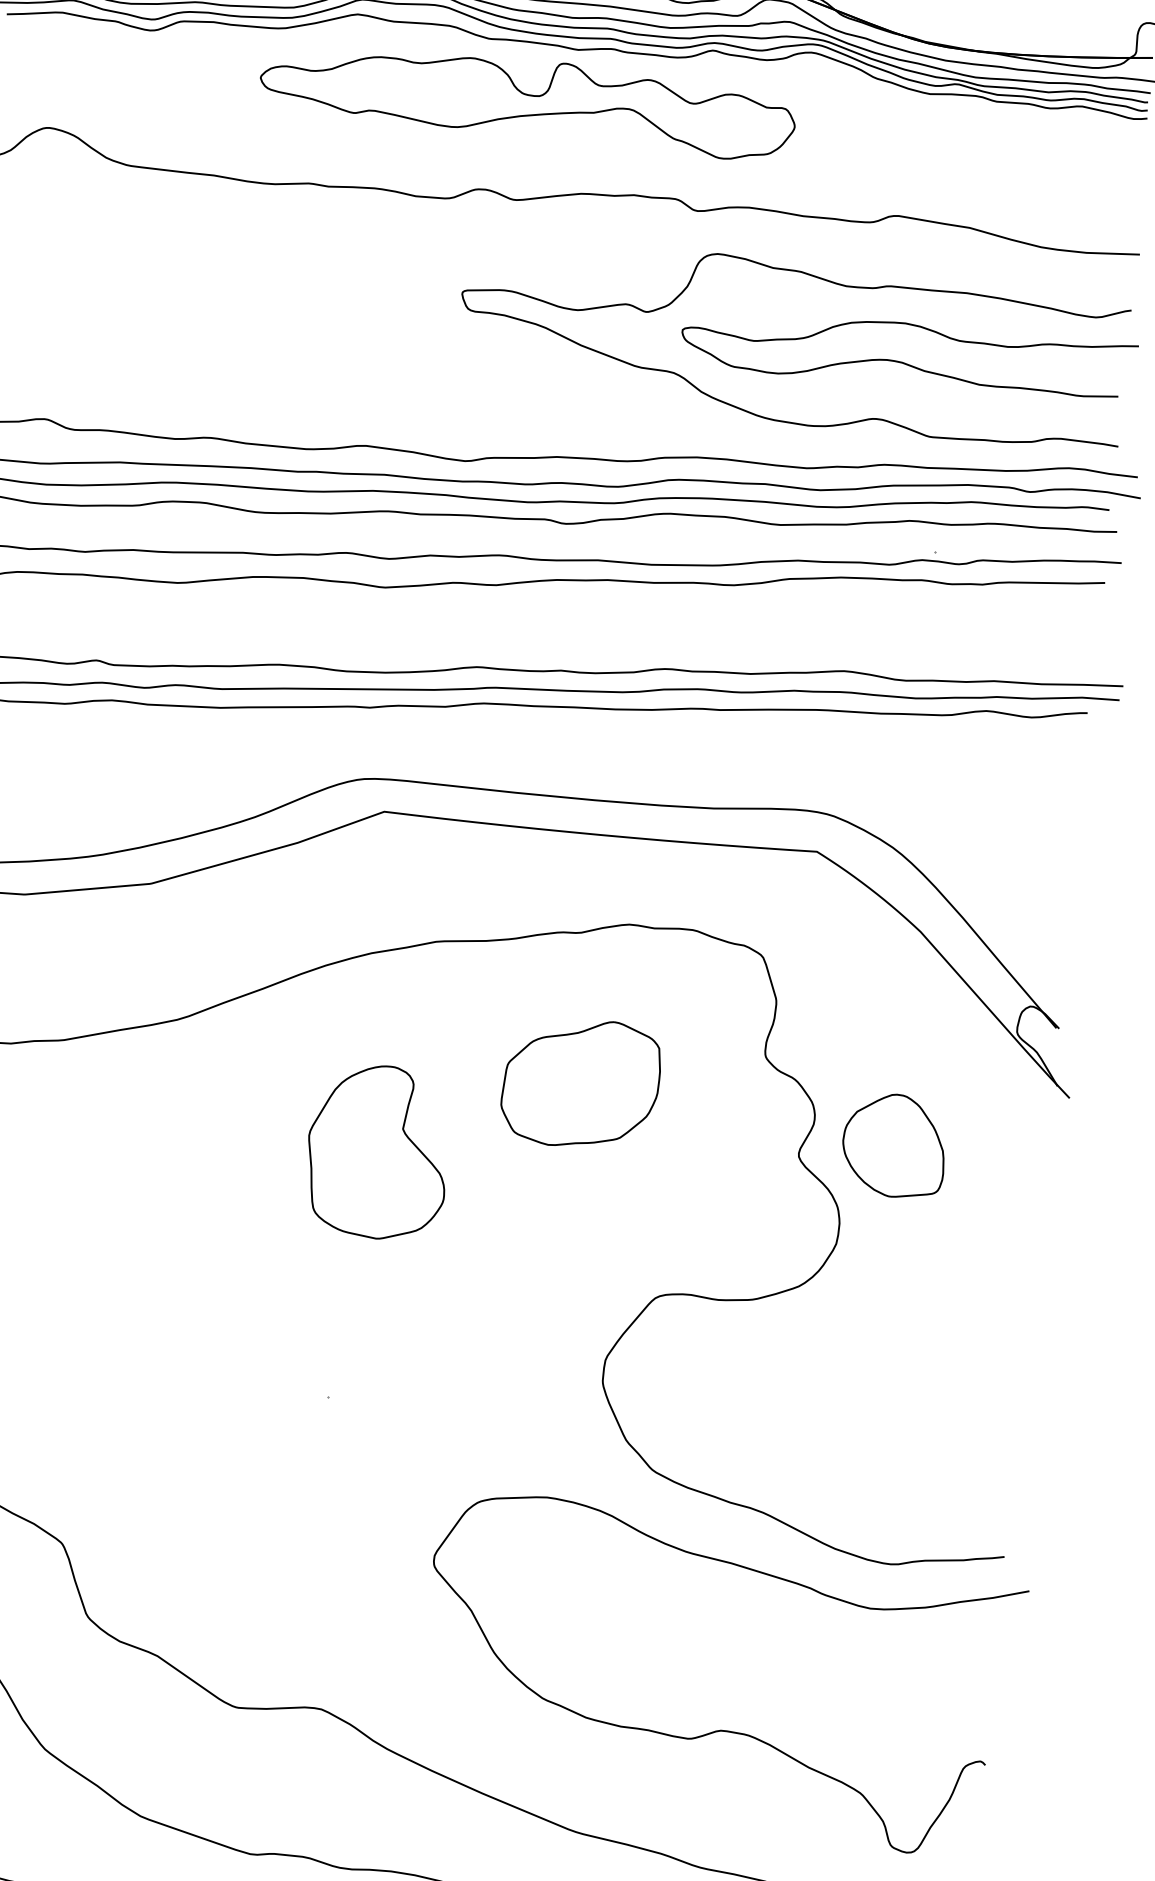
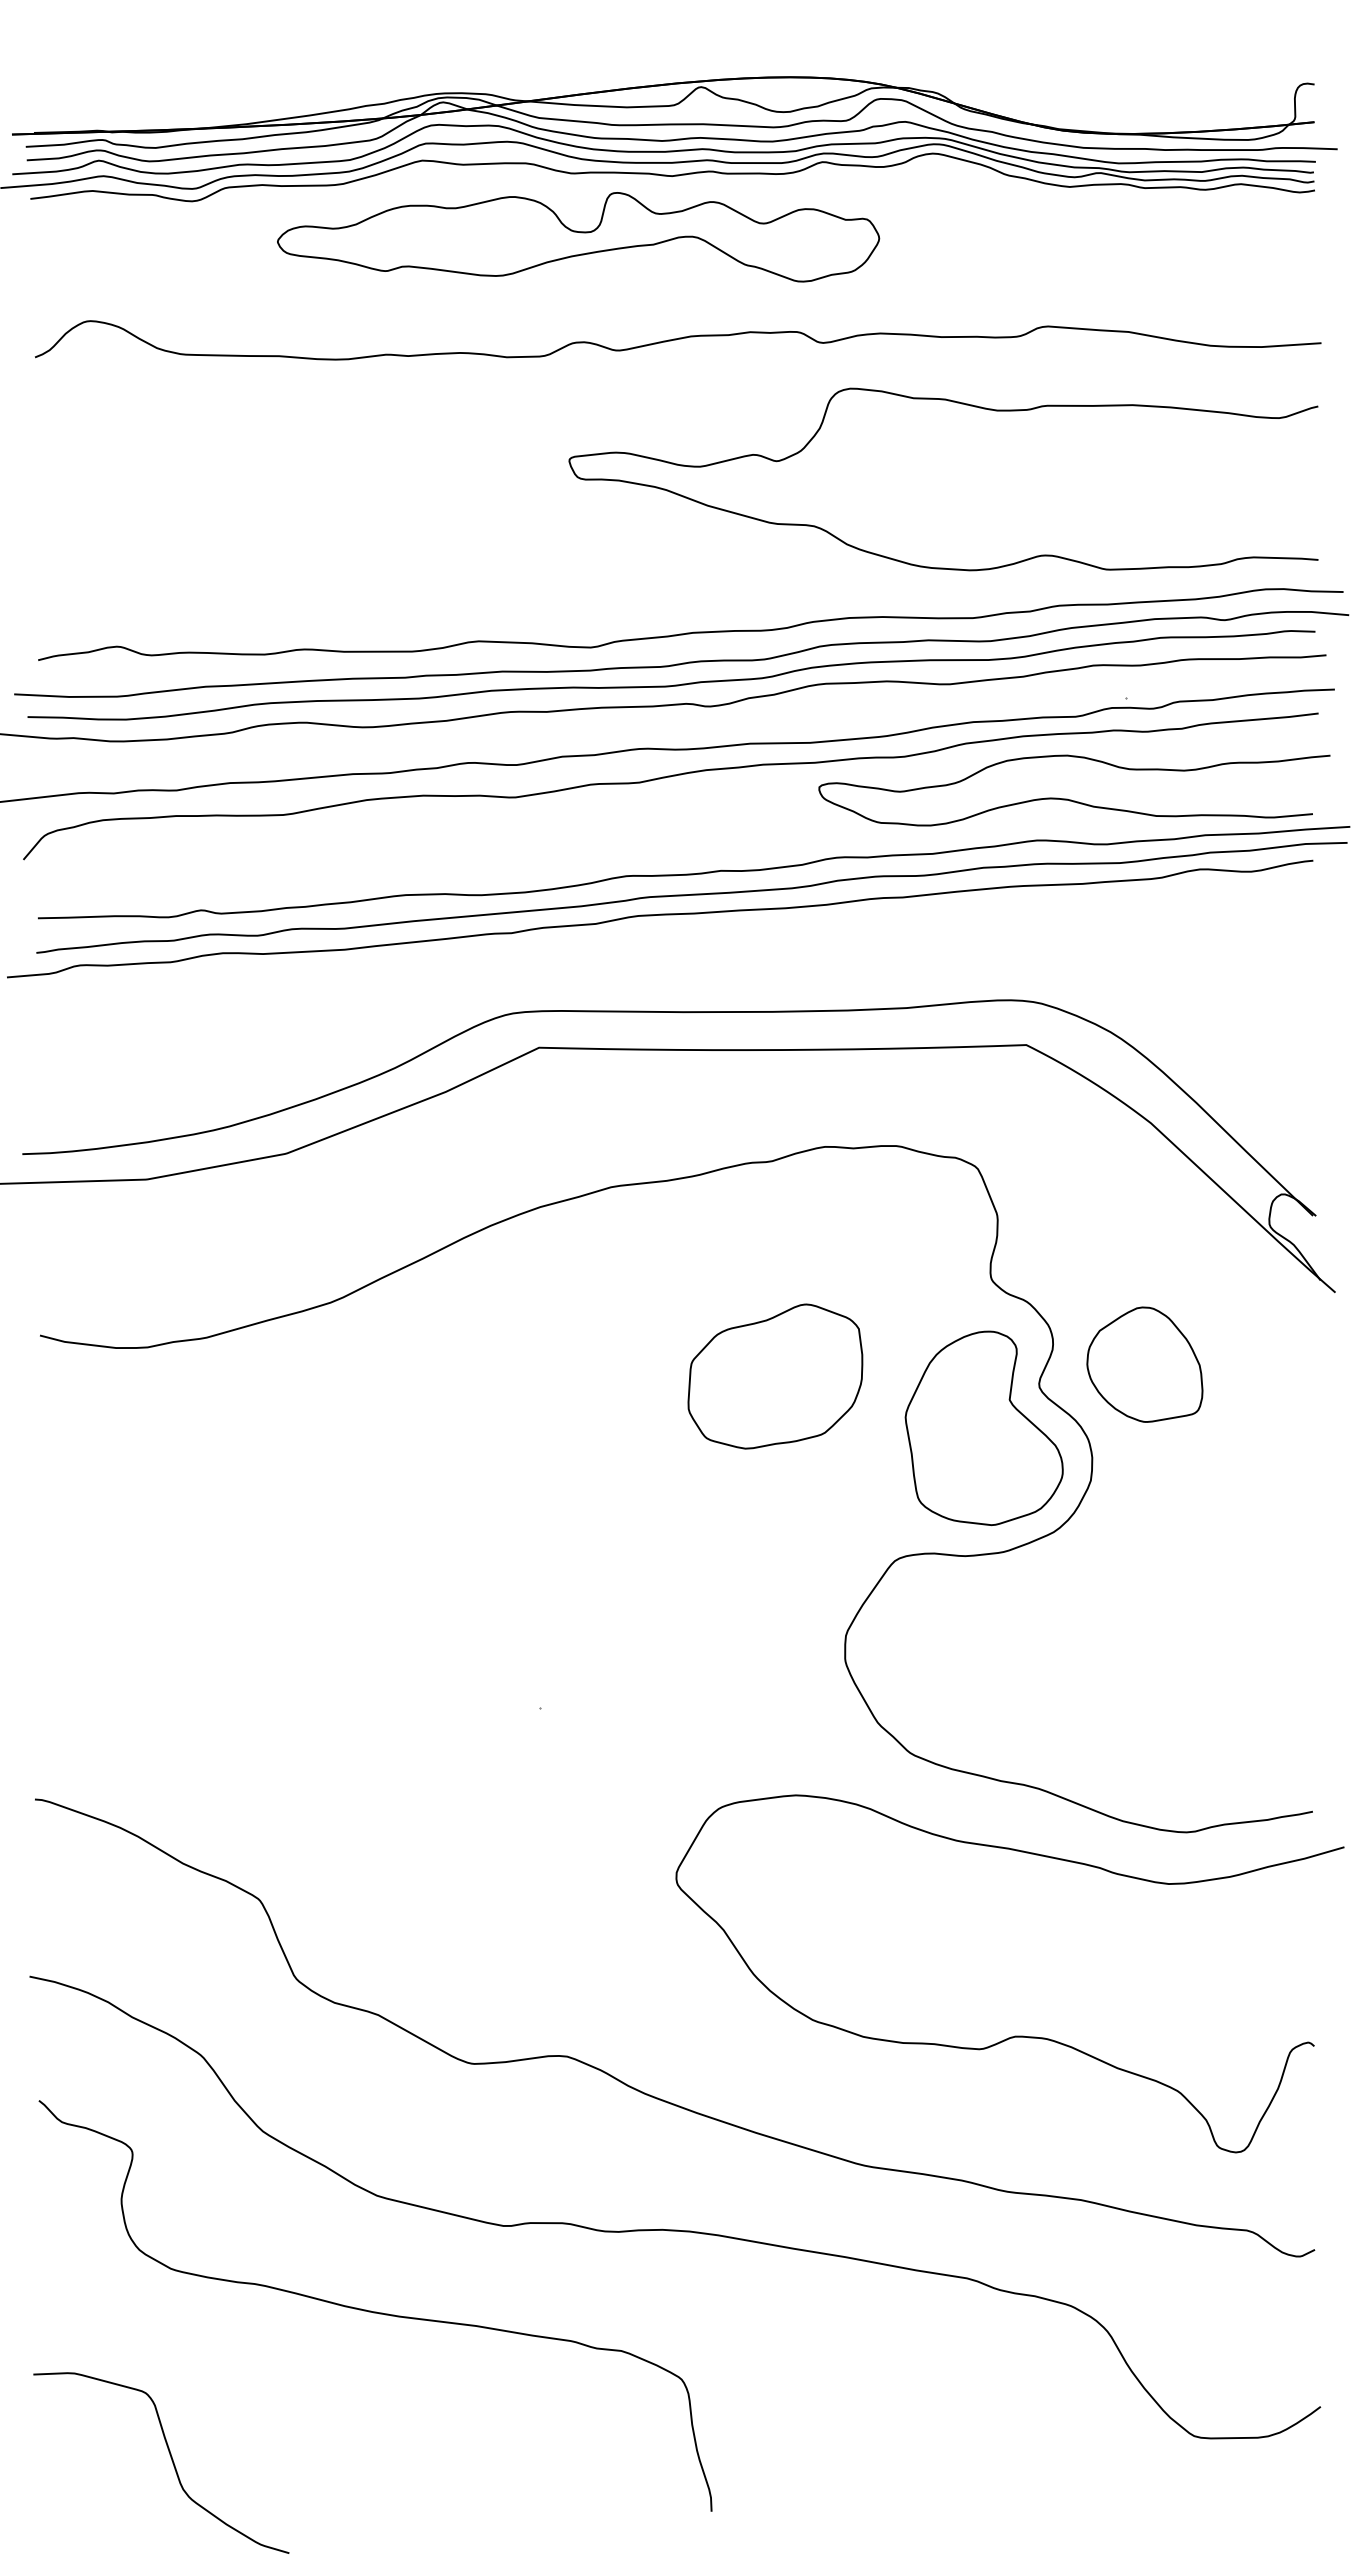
part: (527, 99) -> (578, 237), moved
curve: (905, 362) -> (1071, 799), moved
part: (581, 1083) -> (775, 1376), moved
part: (377, 1151) -> (983, 1427), moved

